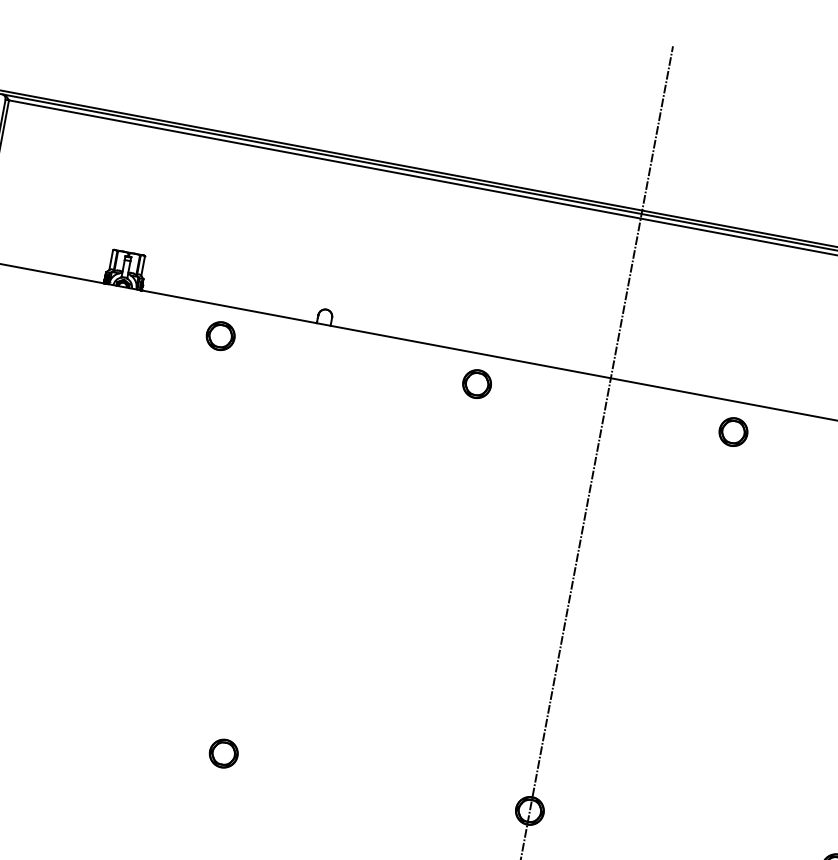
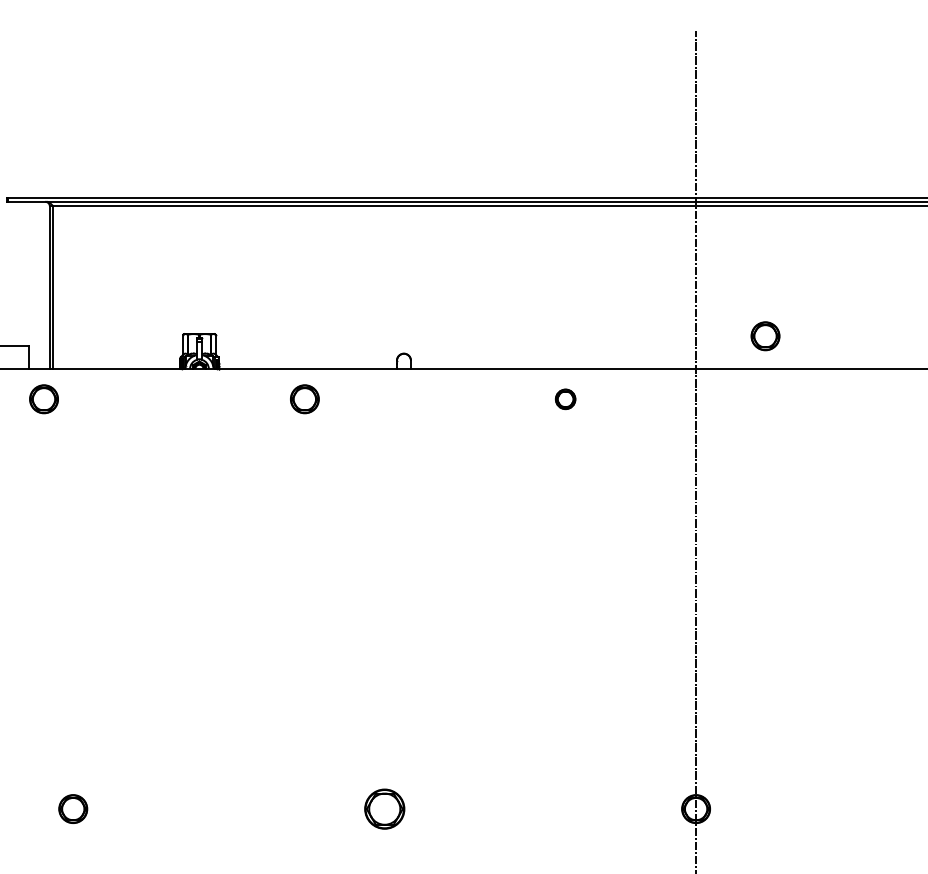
part: (476, 384) -> (565, 399), size x0.7
part: (733, 432) -> (765, 336), moved
part: (223, 753) -> (384, 808), size x1.4

